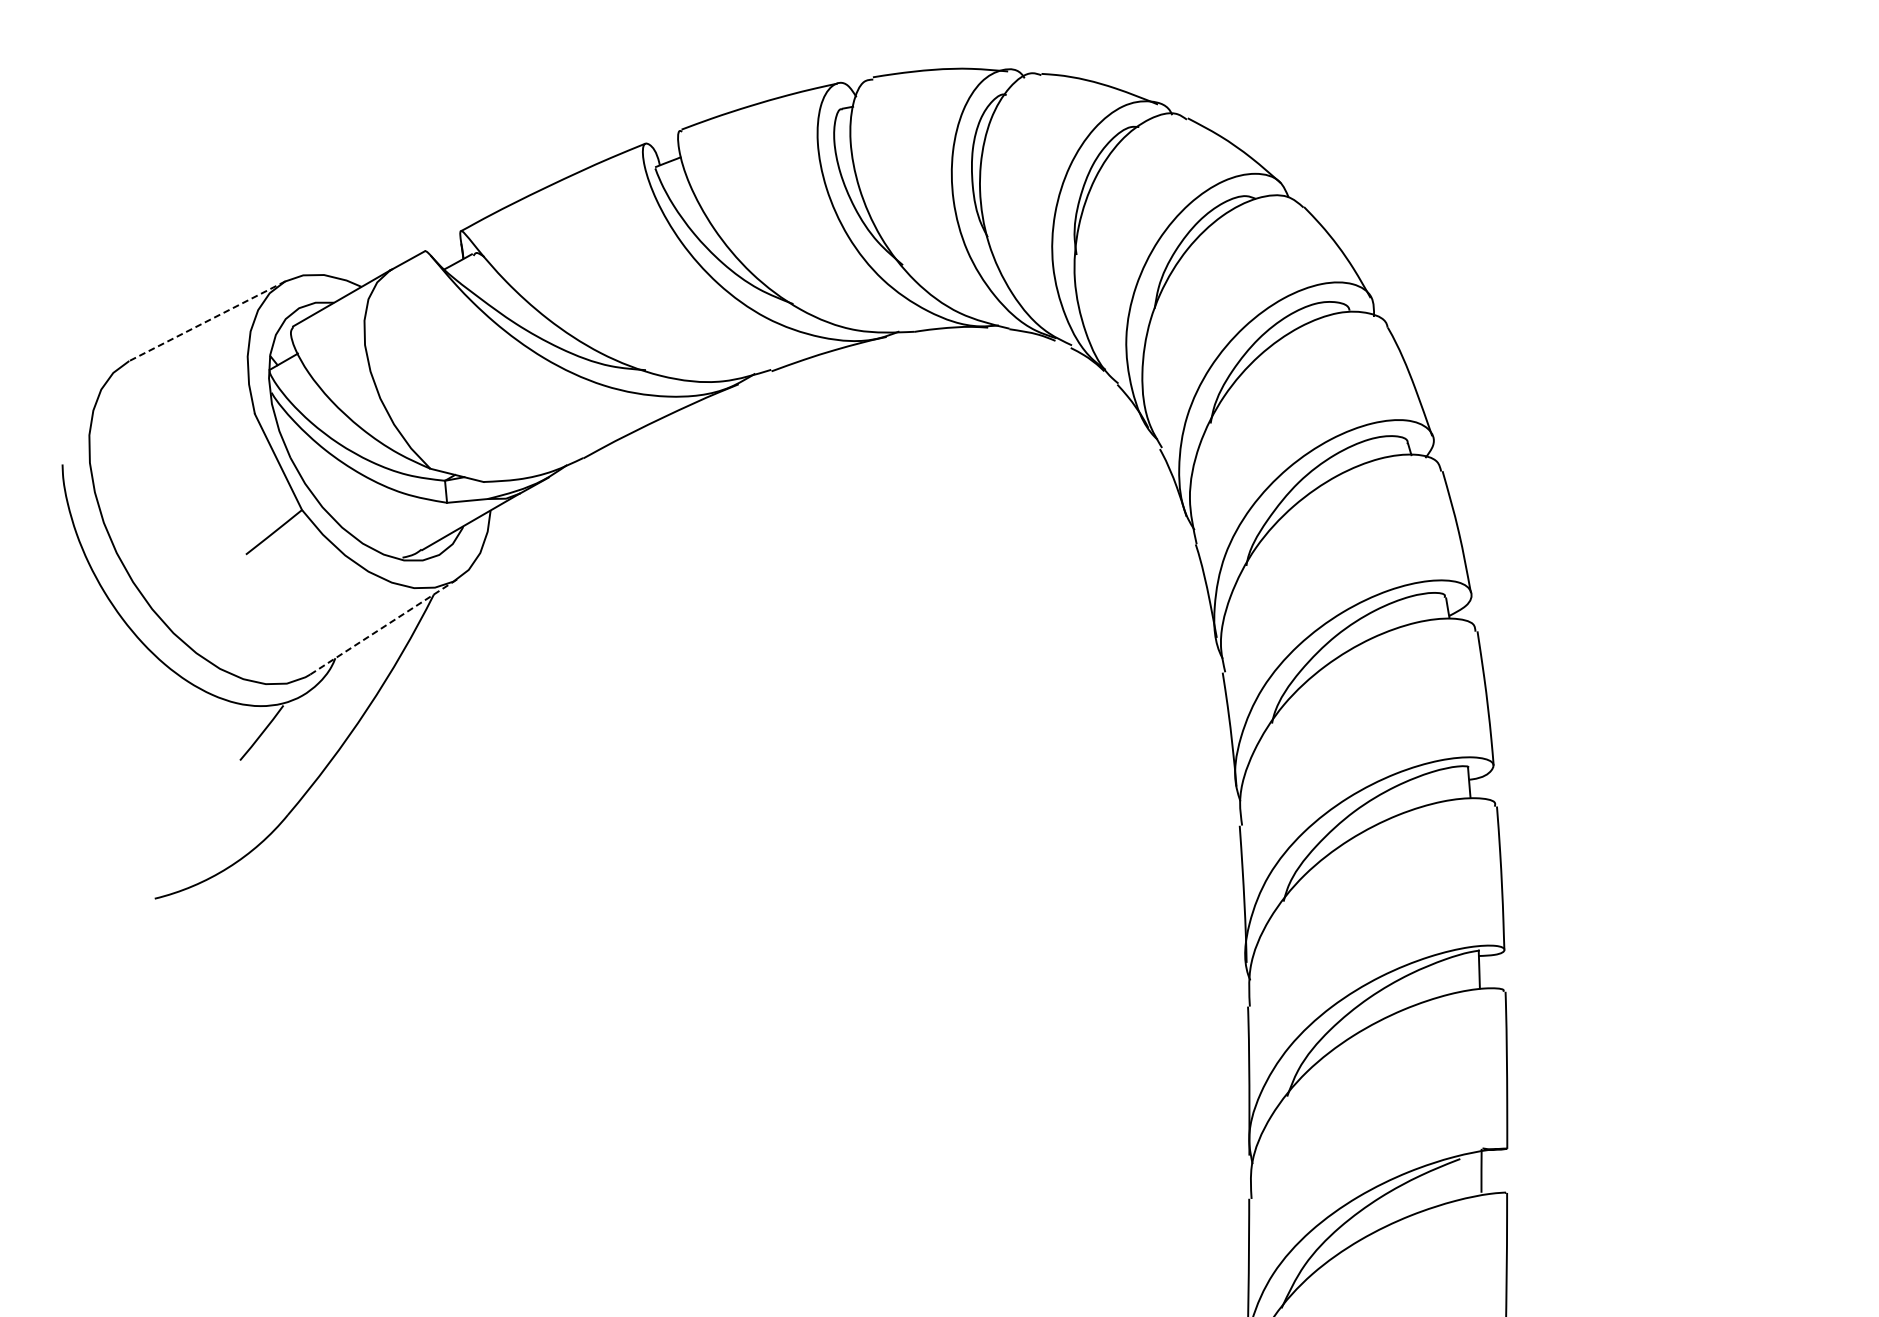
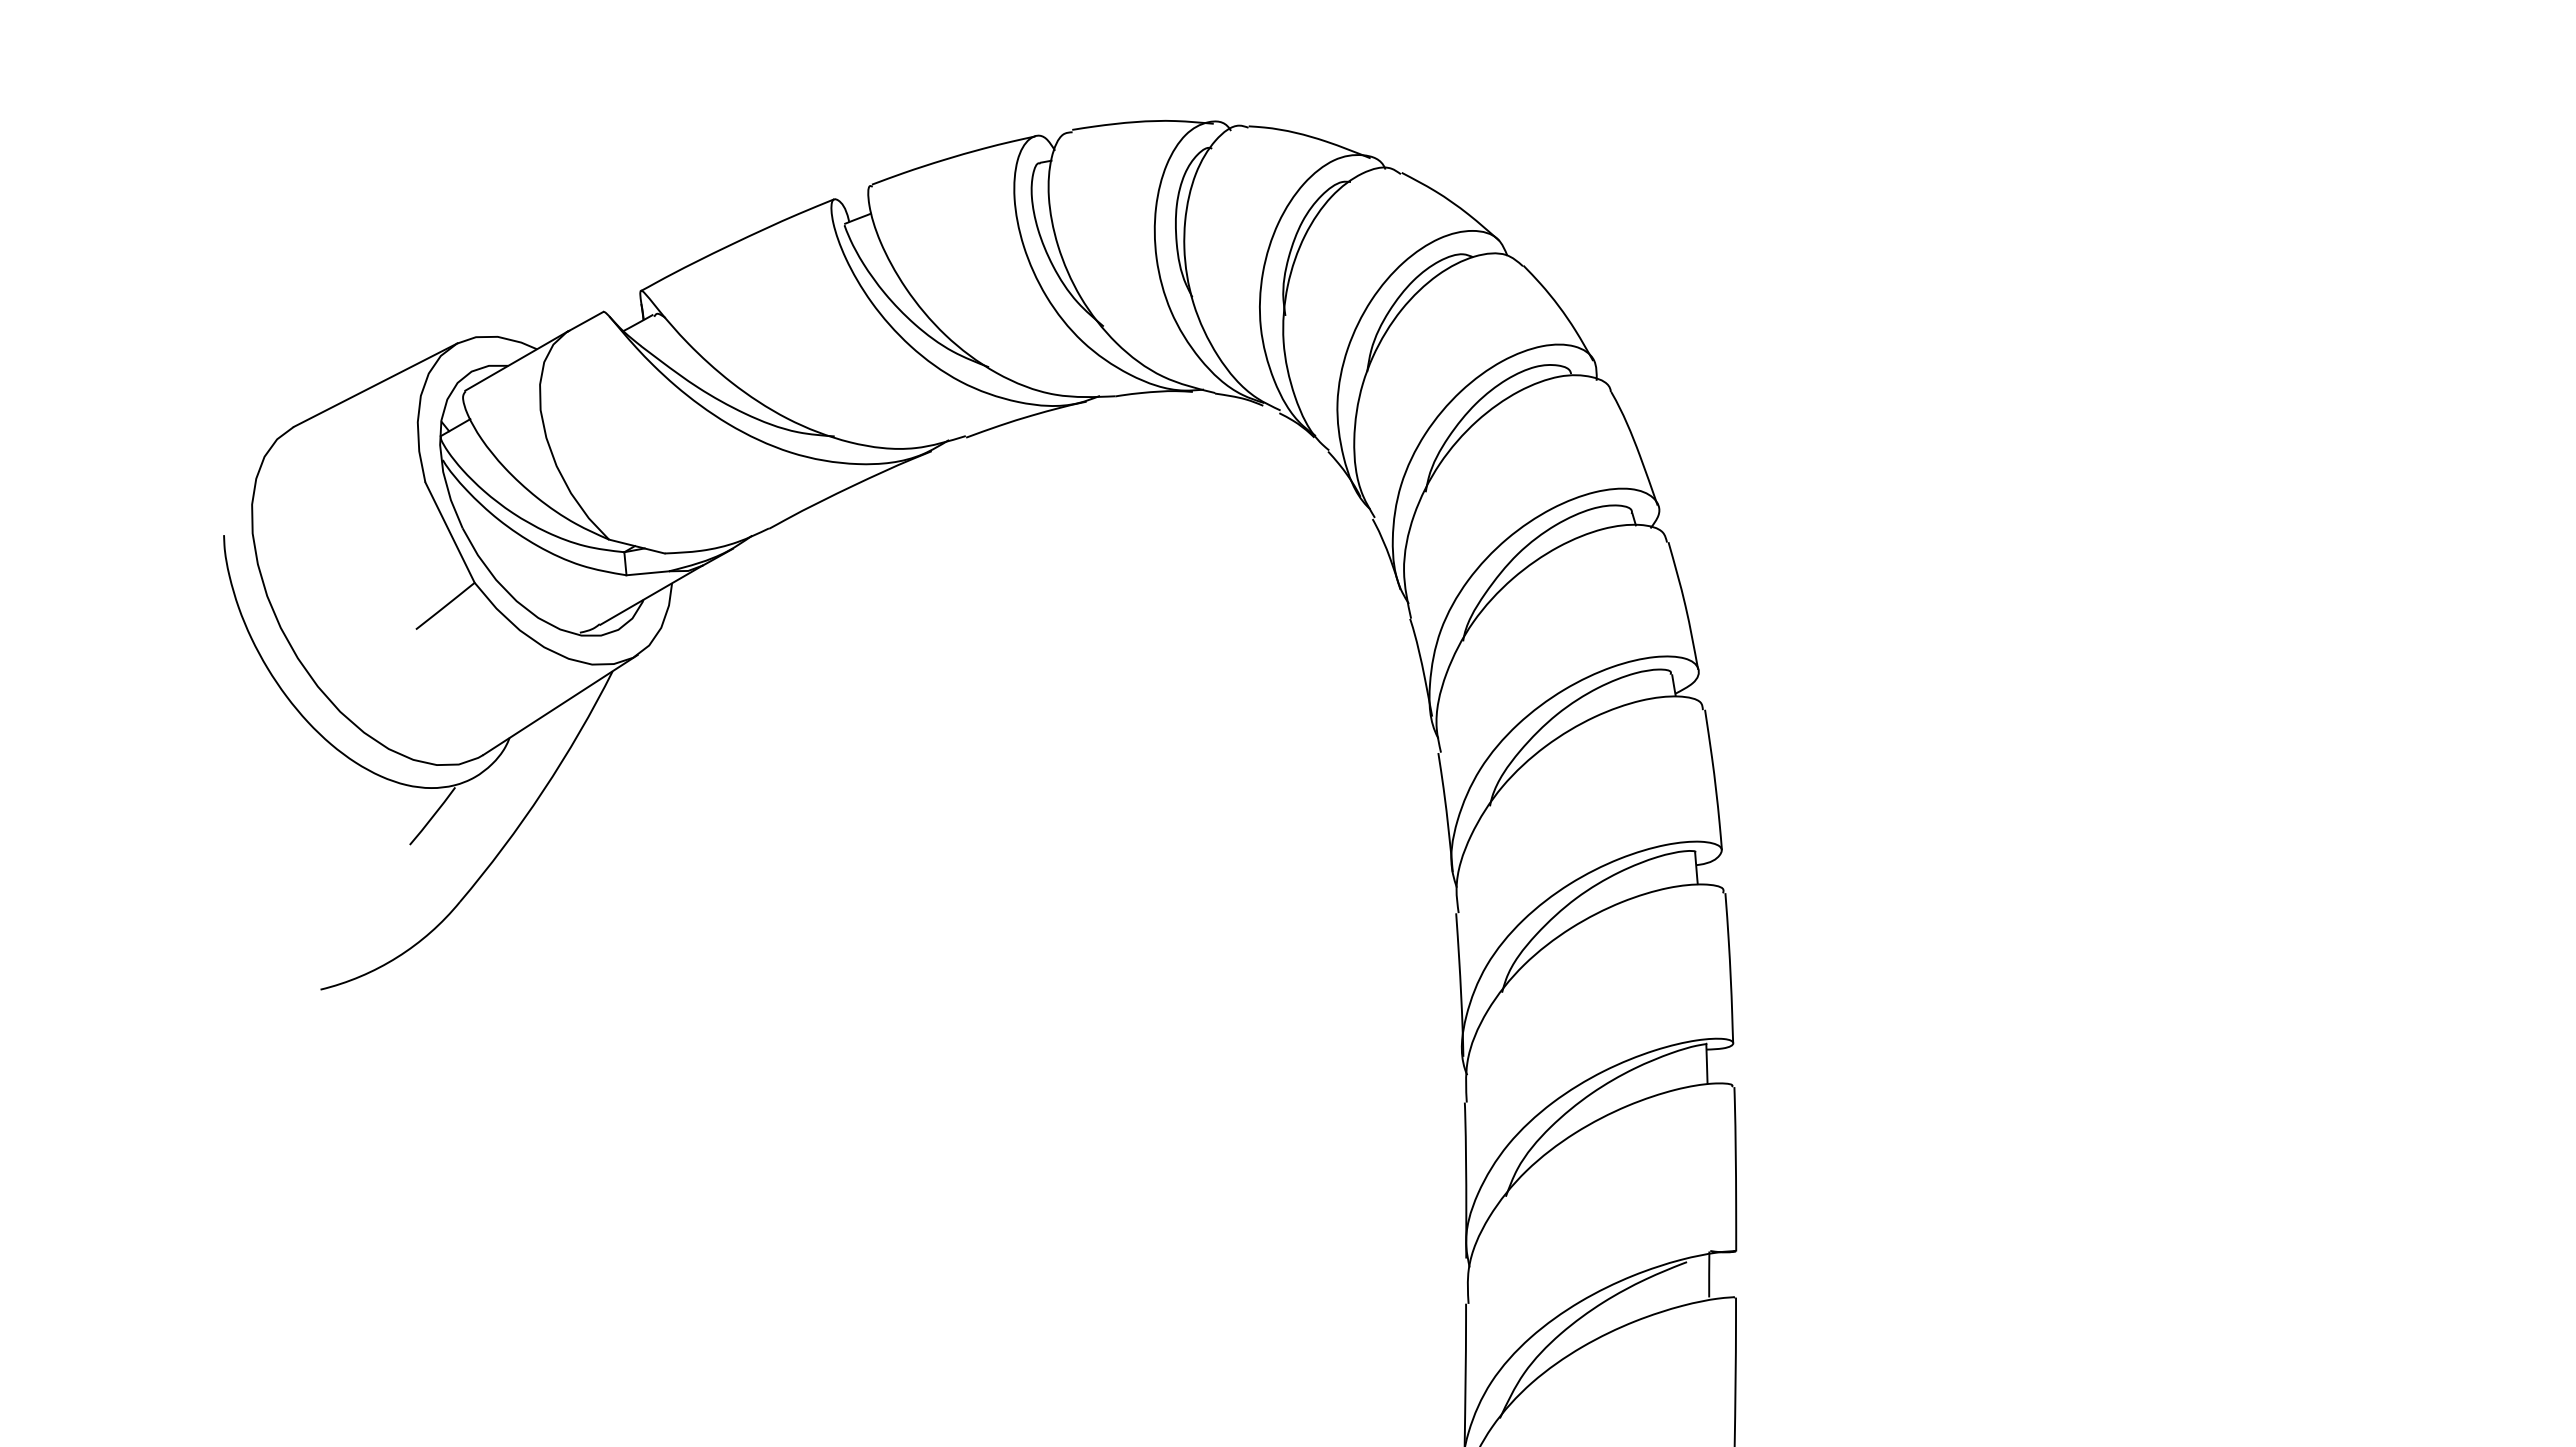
line: (207, 321) -> (375, 385), dashed -> solid
line: (384, 627) -> (560, 705), dashed -> solid

